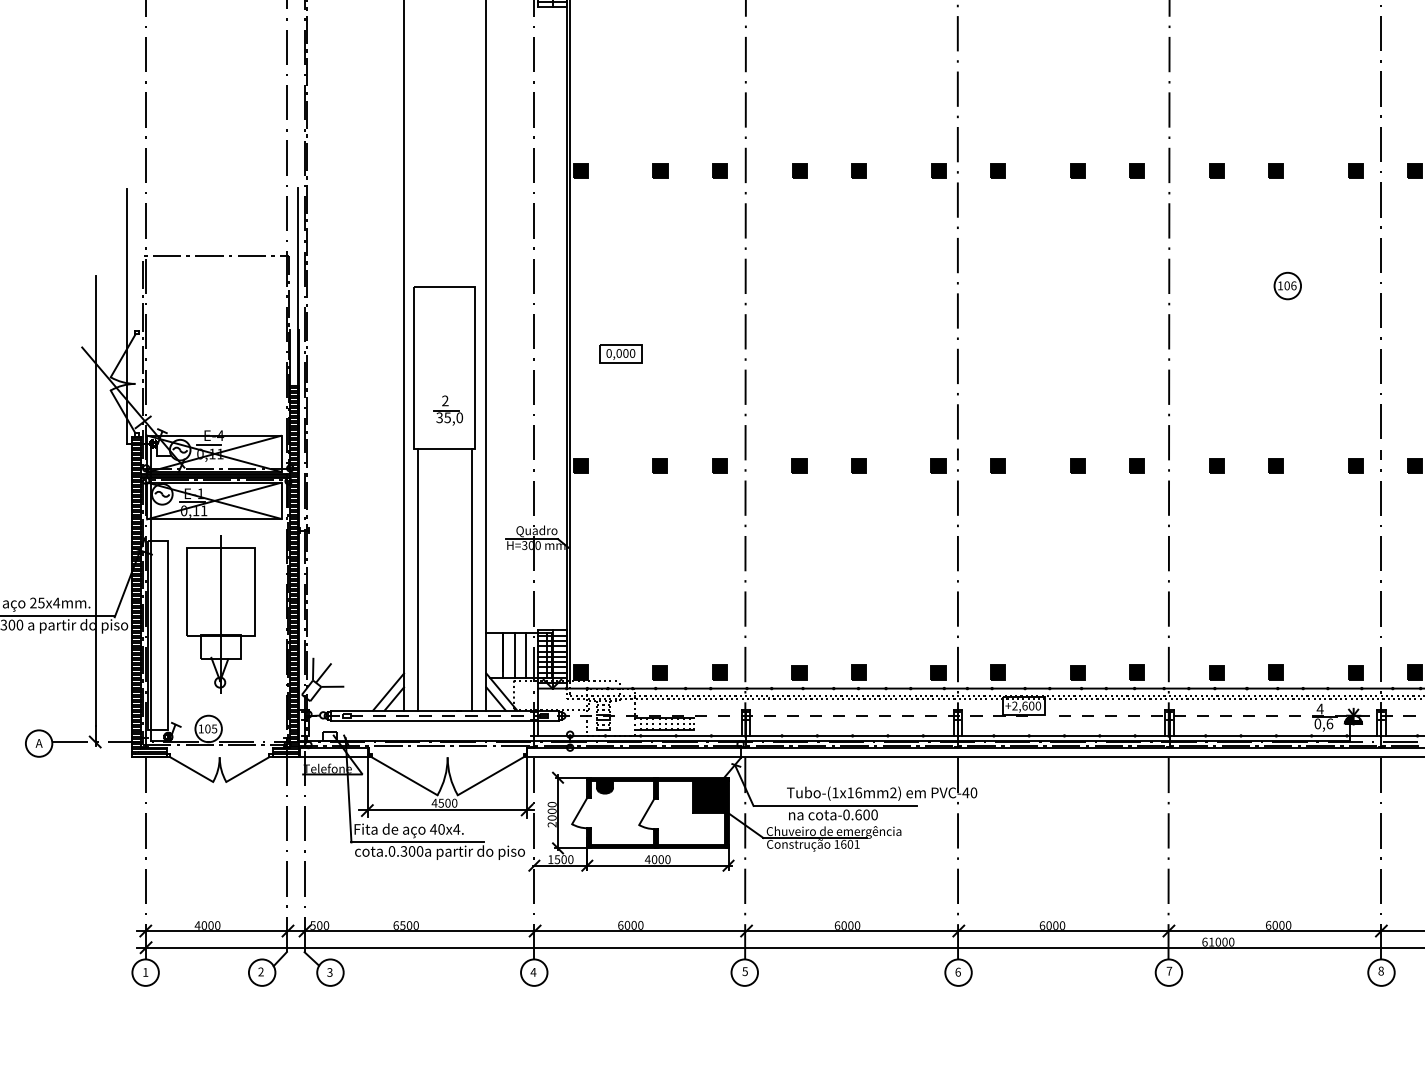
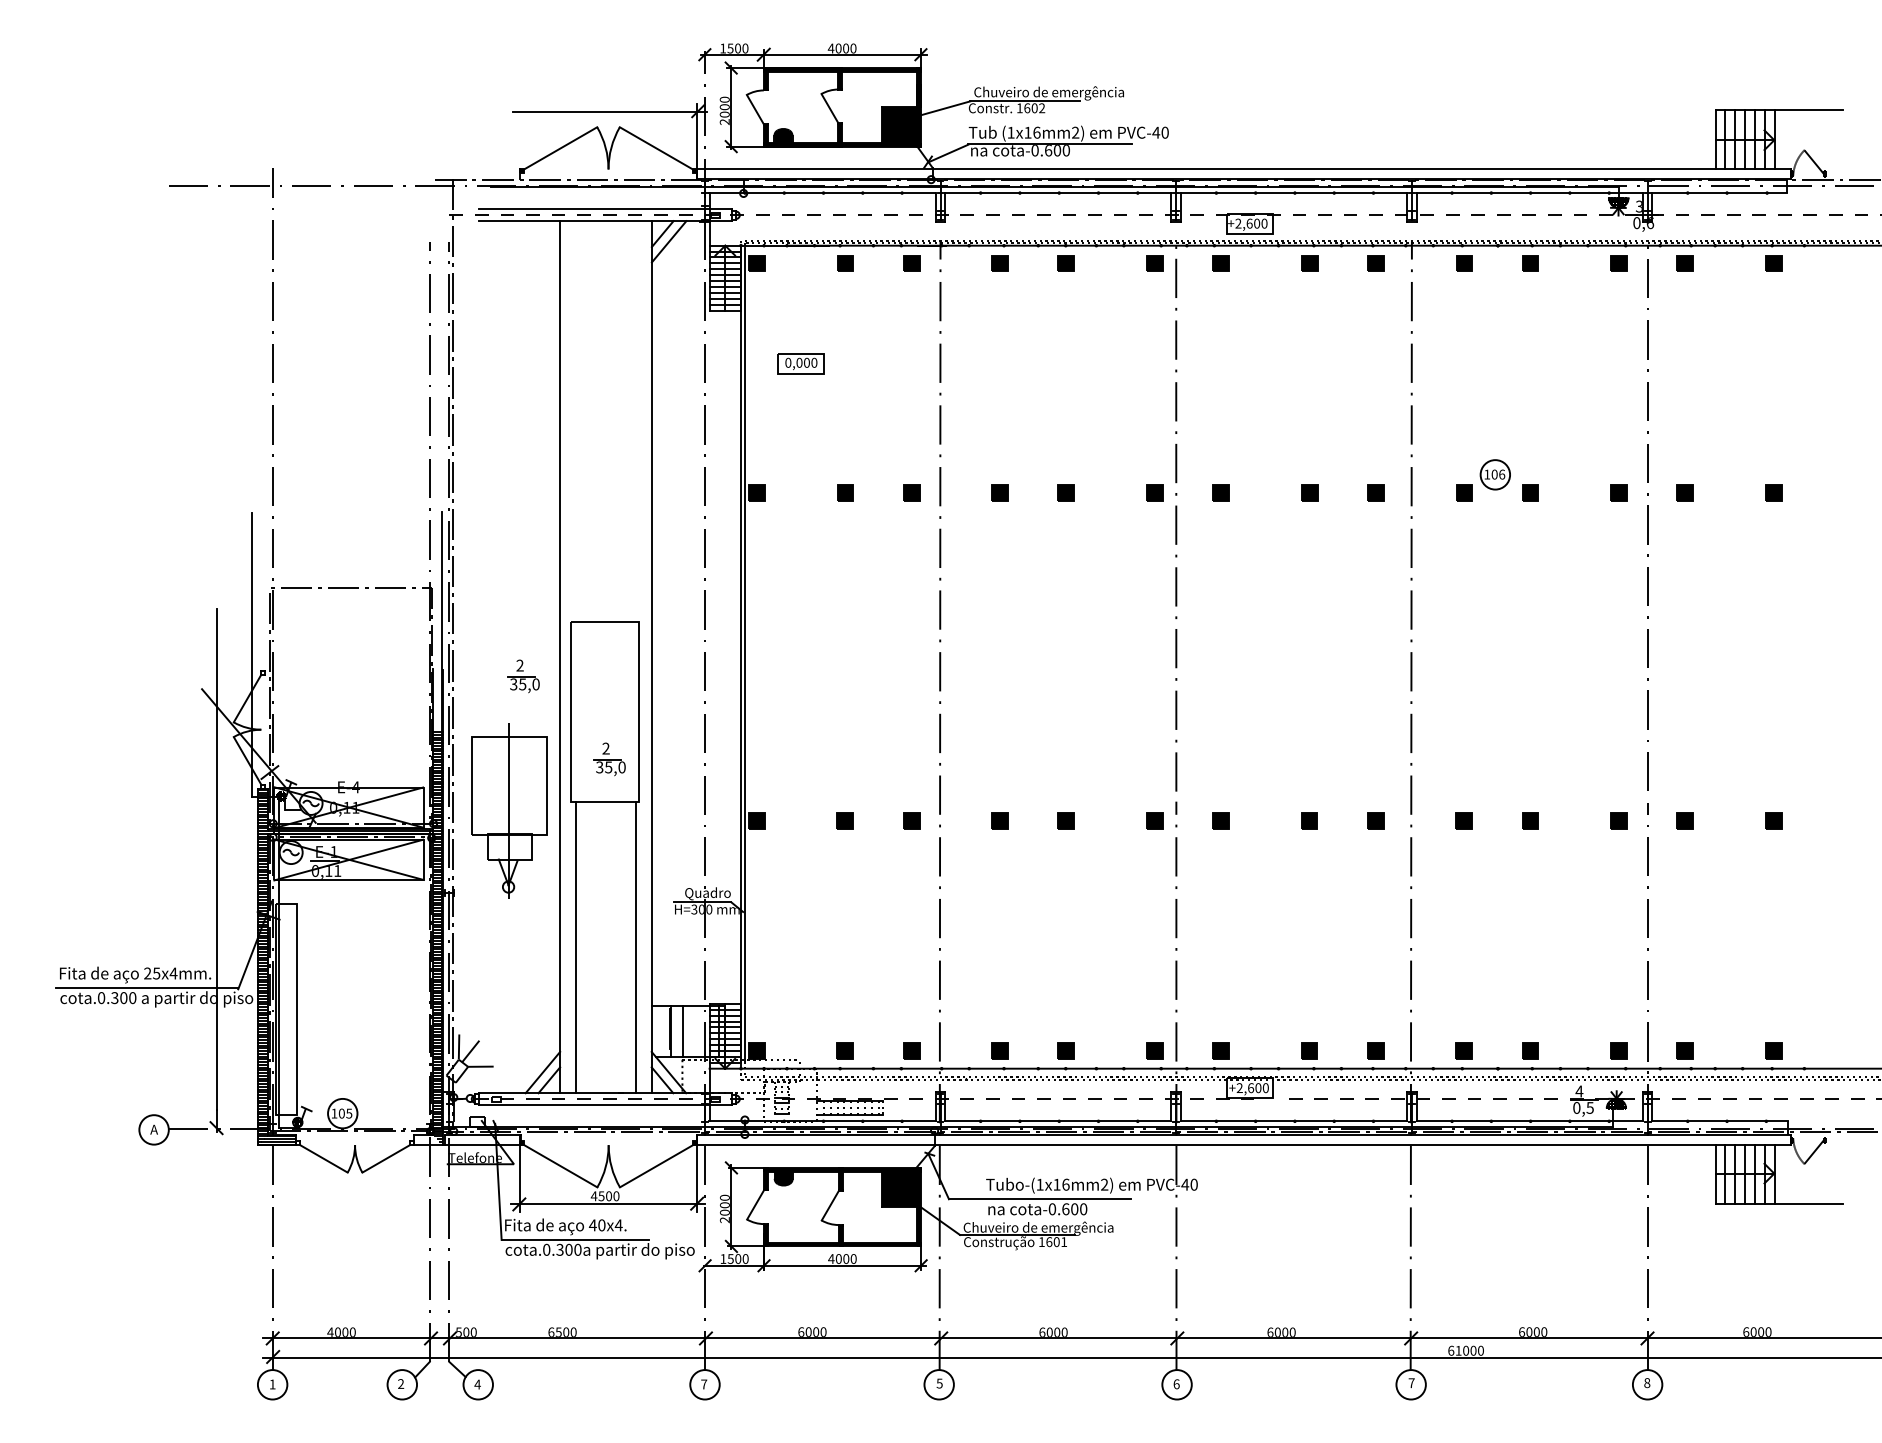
part: (1287, 285) -> (1494, 474), moved
part: (371, 336) -> (523, 676), added
part: (620, 354) -> (800, 363), moved
line: (208, 444) -> (342, 797), removed
part: (221, 613) -> (509, 810), moved
line: (525, 655) -> (695, 1031), removed
text: (1329, 723) -> (1589, 1107), 0,6 -> 0,5
hatch: (284, 753) -> (427, 1140), removed
text: (329, 972) -> (477, 1384), 3 -> 4
text: (532, 972) -> (703, 1384), 4 -> 7

